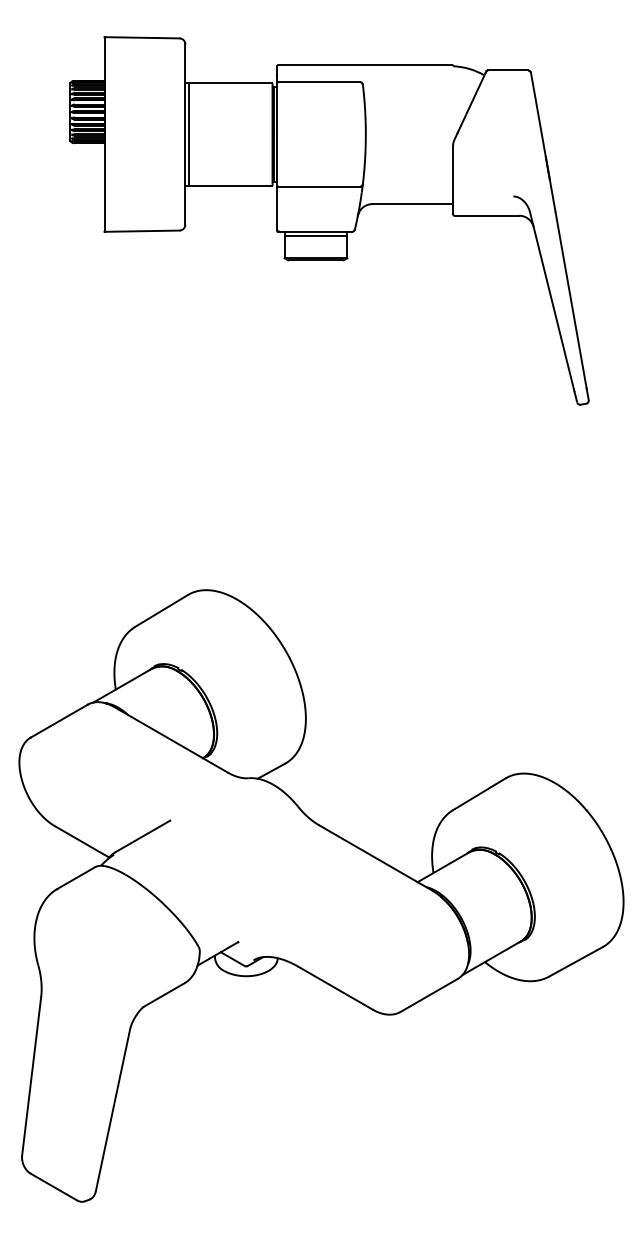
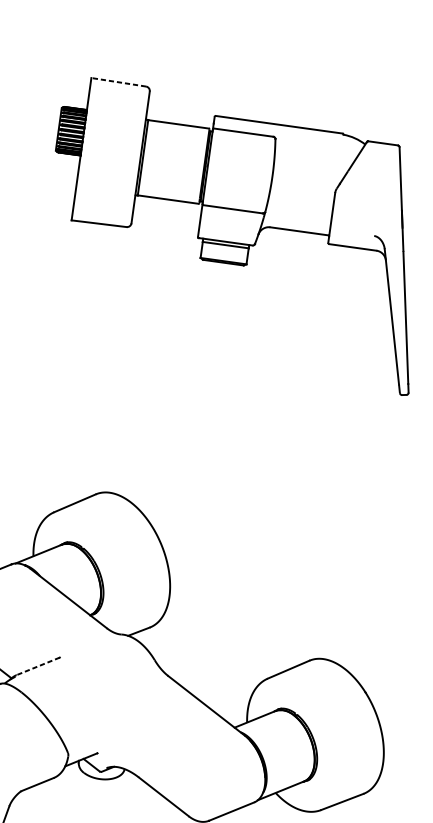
line: (141, 37) -> (118, 82), solid -> dashed
line: (142, 836) -> (38, 666), solid -> dashed

